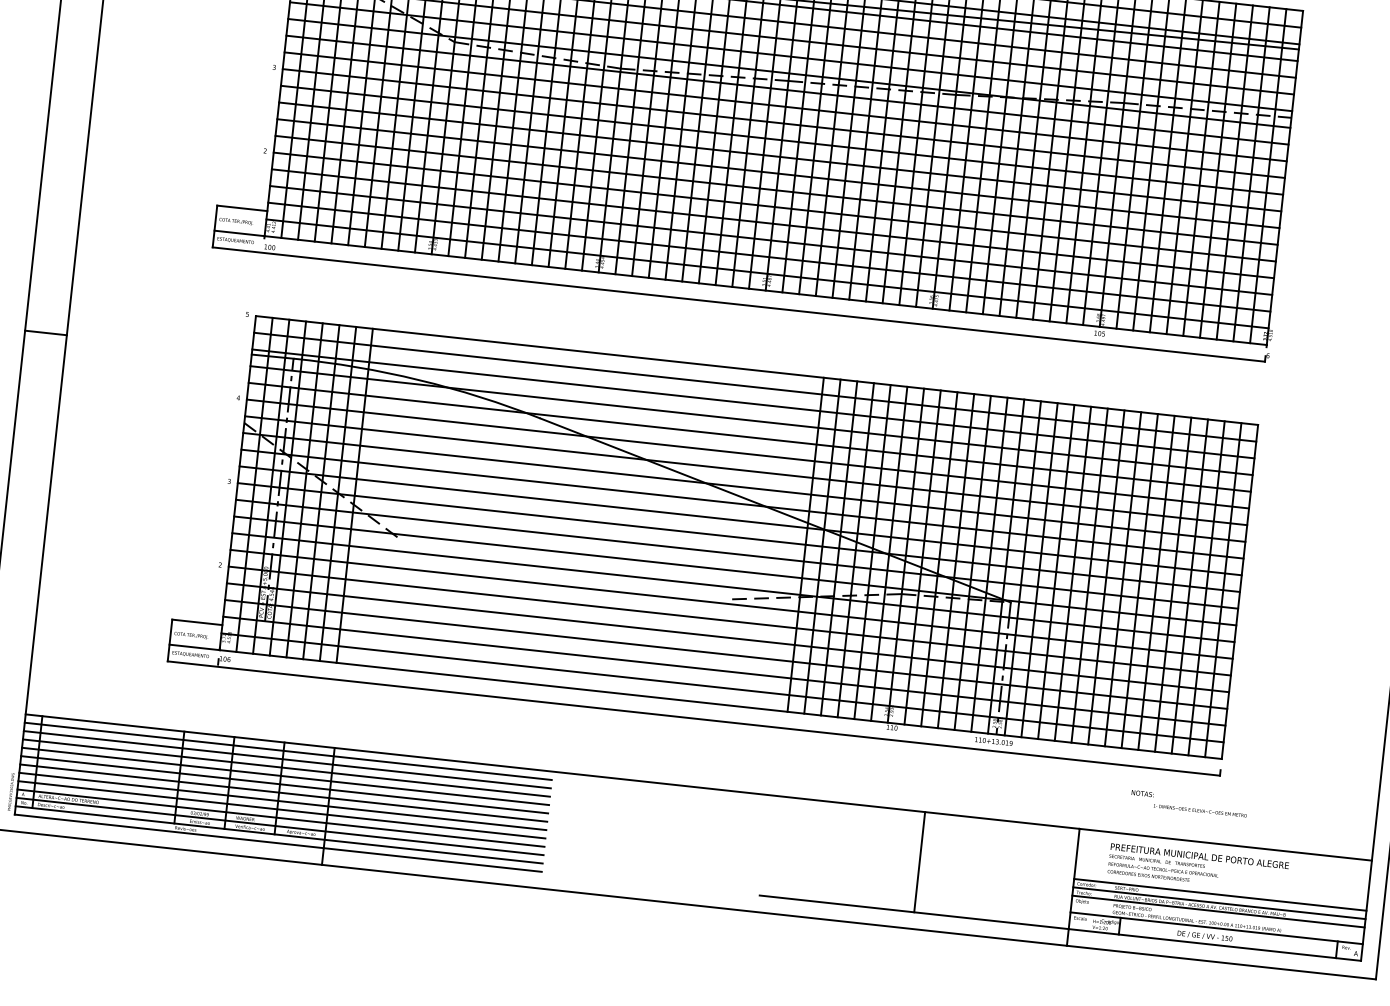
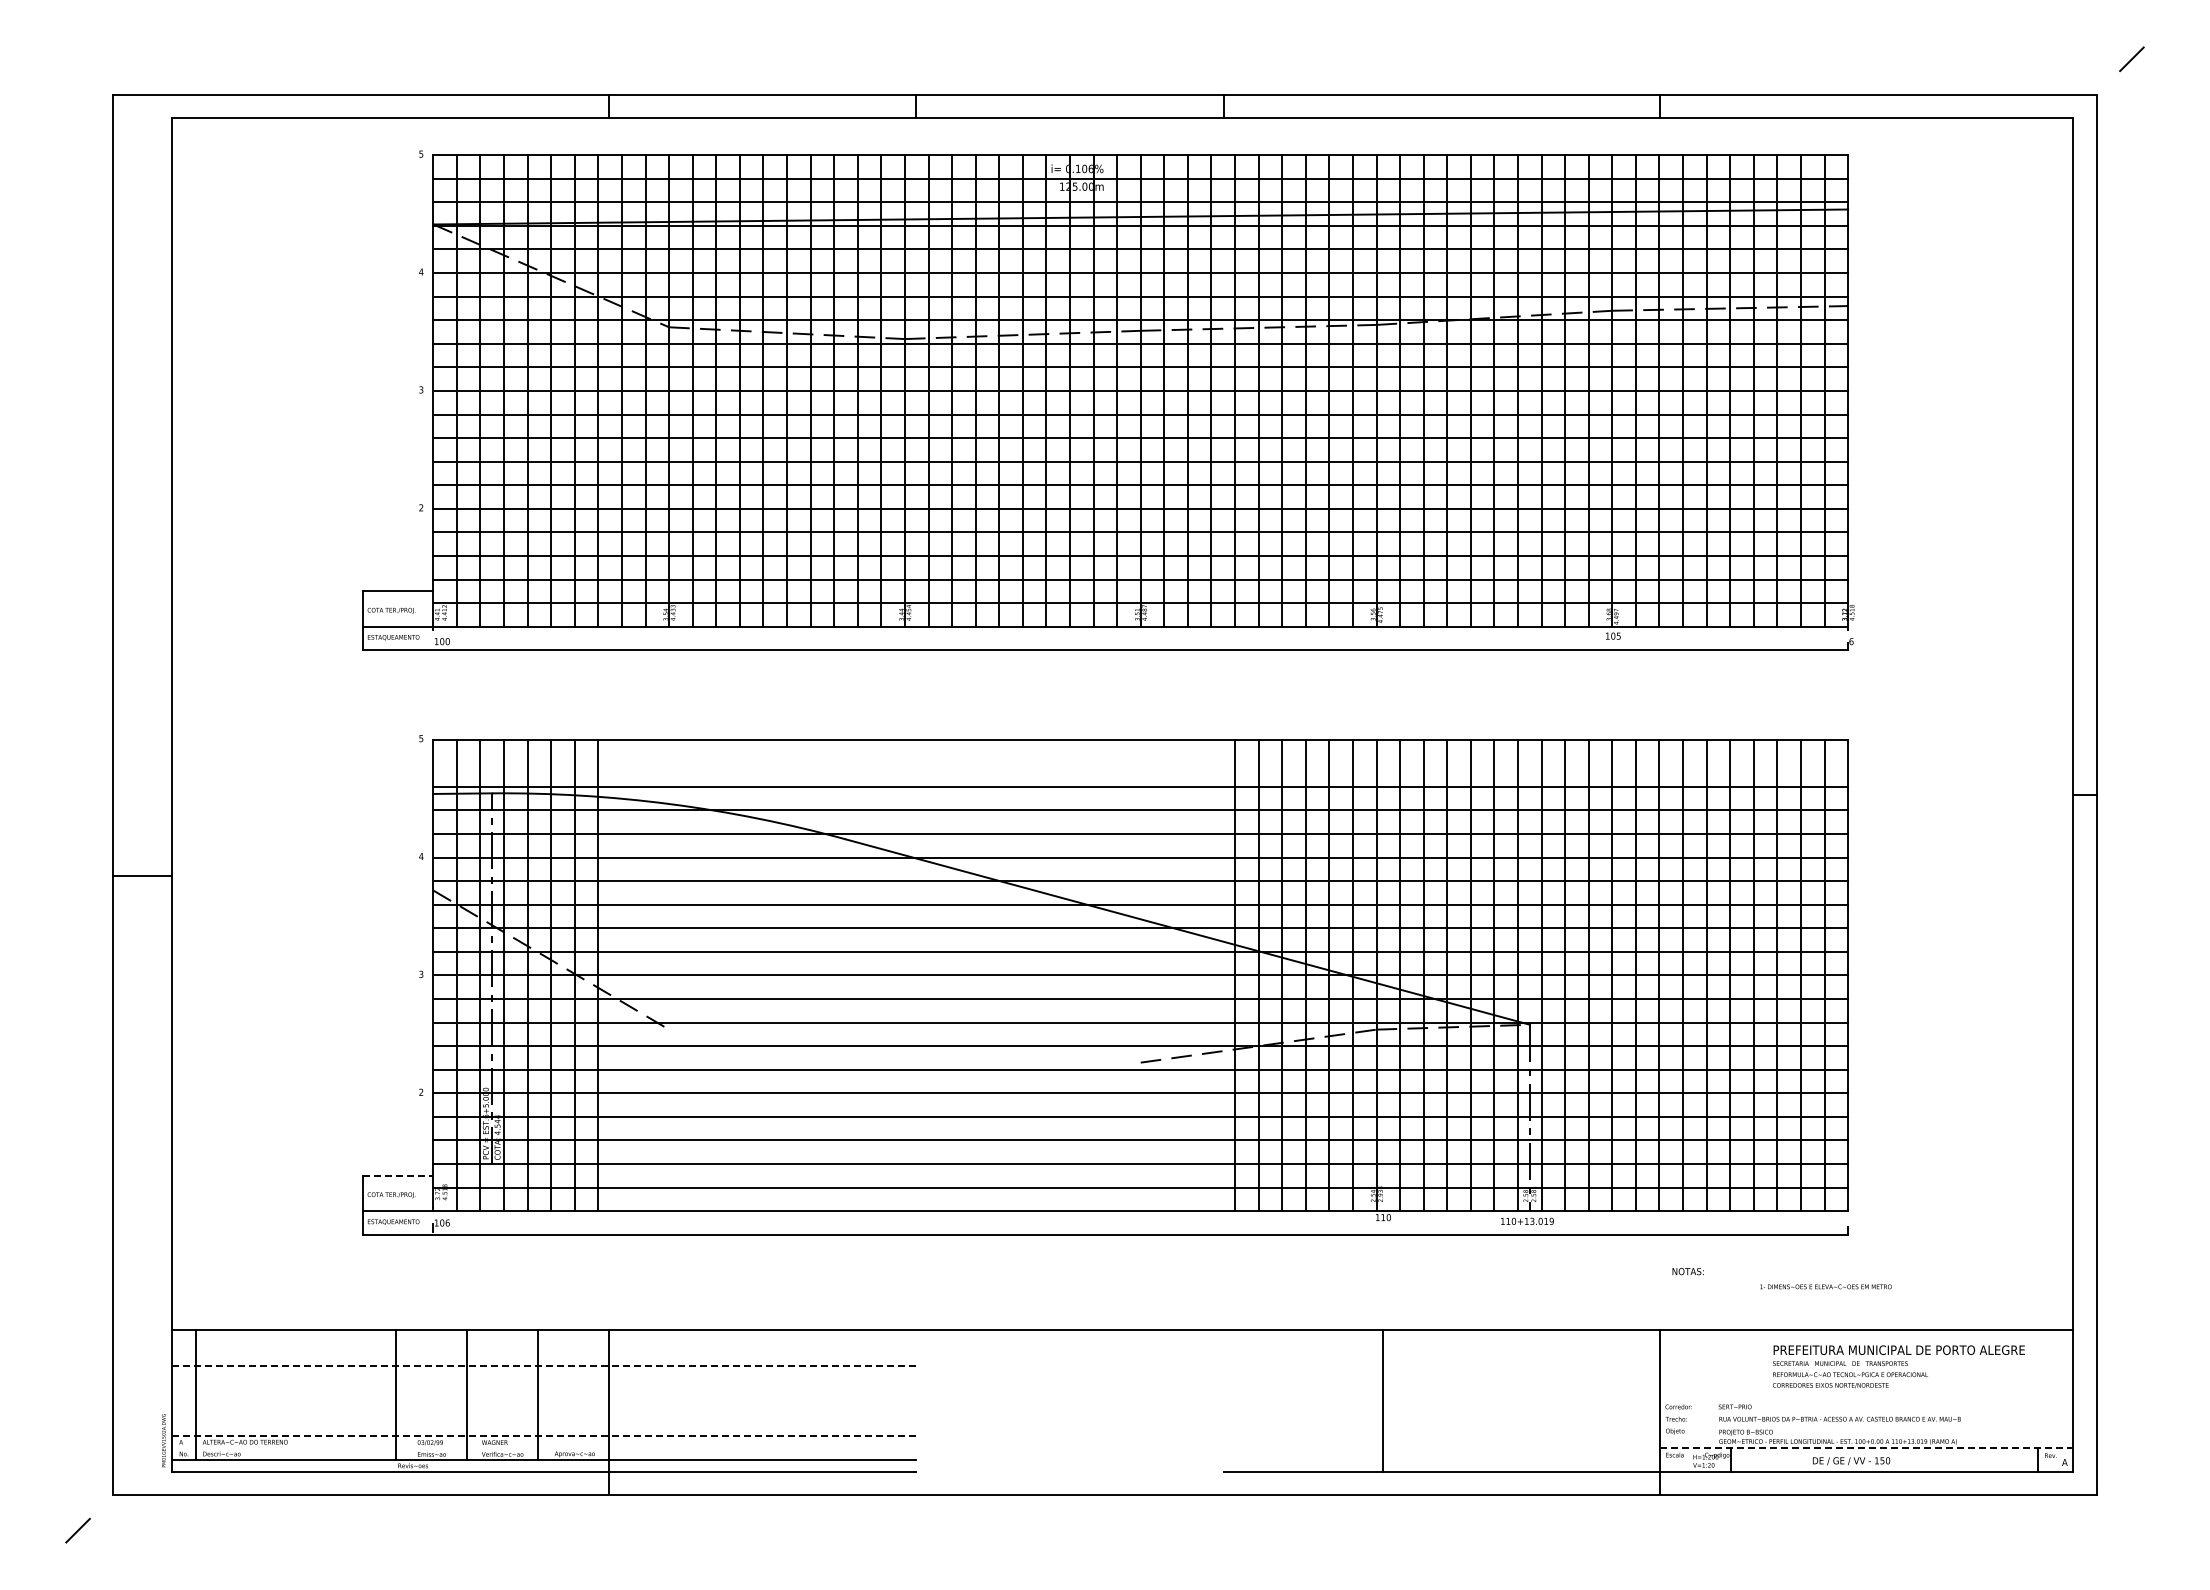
line: (45, 332) -> (142, 875), moved
line: (755, 387) -> (1140, 763), removed
line: (197, 622) -> (398, 1175), solid -> dashed
line: (288, 751) -> (544, 1342), removed
line: (287, 759) -> (544, 1353), removed
line: (286, 767) -> (544, 1365), solid -> dashed
line: (285, 776) -> (544, 1377), removed
line: (284, 784) -> (544, 1389), removed
line: (283, 793) -> (544, 1401), removed
text: (1142, 793) -> (1687, 1271), moved
line: (282, 801) -> (544, 1412), removed
line: (282, 809) -> (544, 1424), removed
line: (281, 818) -> (544, 1436), solid -> dashed
line: (280, 826) -> (544, 1448), removed
line: (919, 861) -> (1383, 1400), moved
text: (1198, 867) -> (1898, 1366), moved
line: (1220, 895) -> (1866, 1401), removed
line: (1219, 902) -> (1866, 1412), removed
line: (1218, 911) -> (1866, 1424), removed
line: (1217, 928) -> (1867, 1448), solid -> dashed

